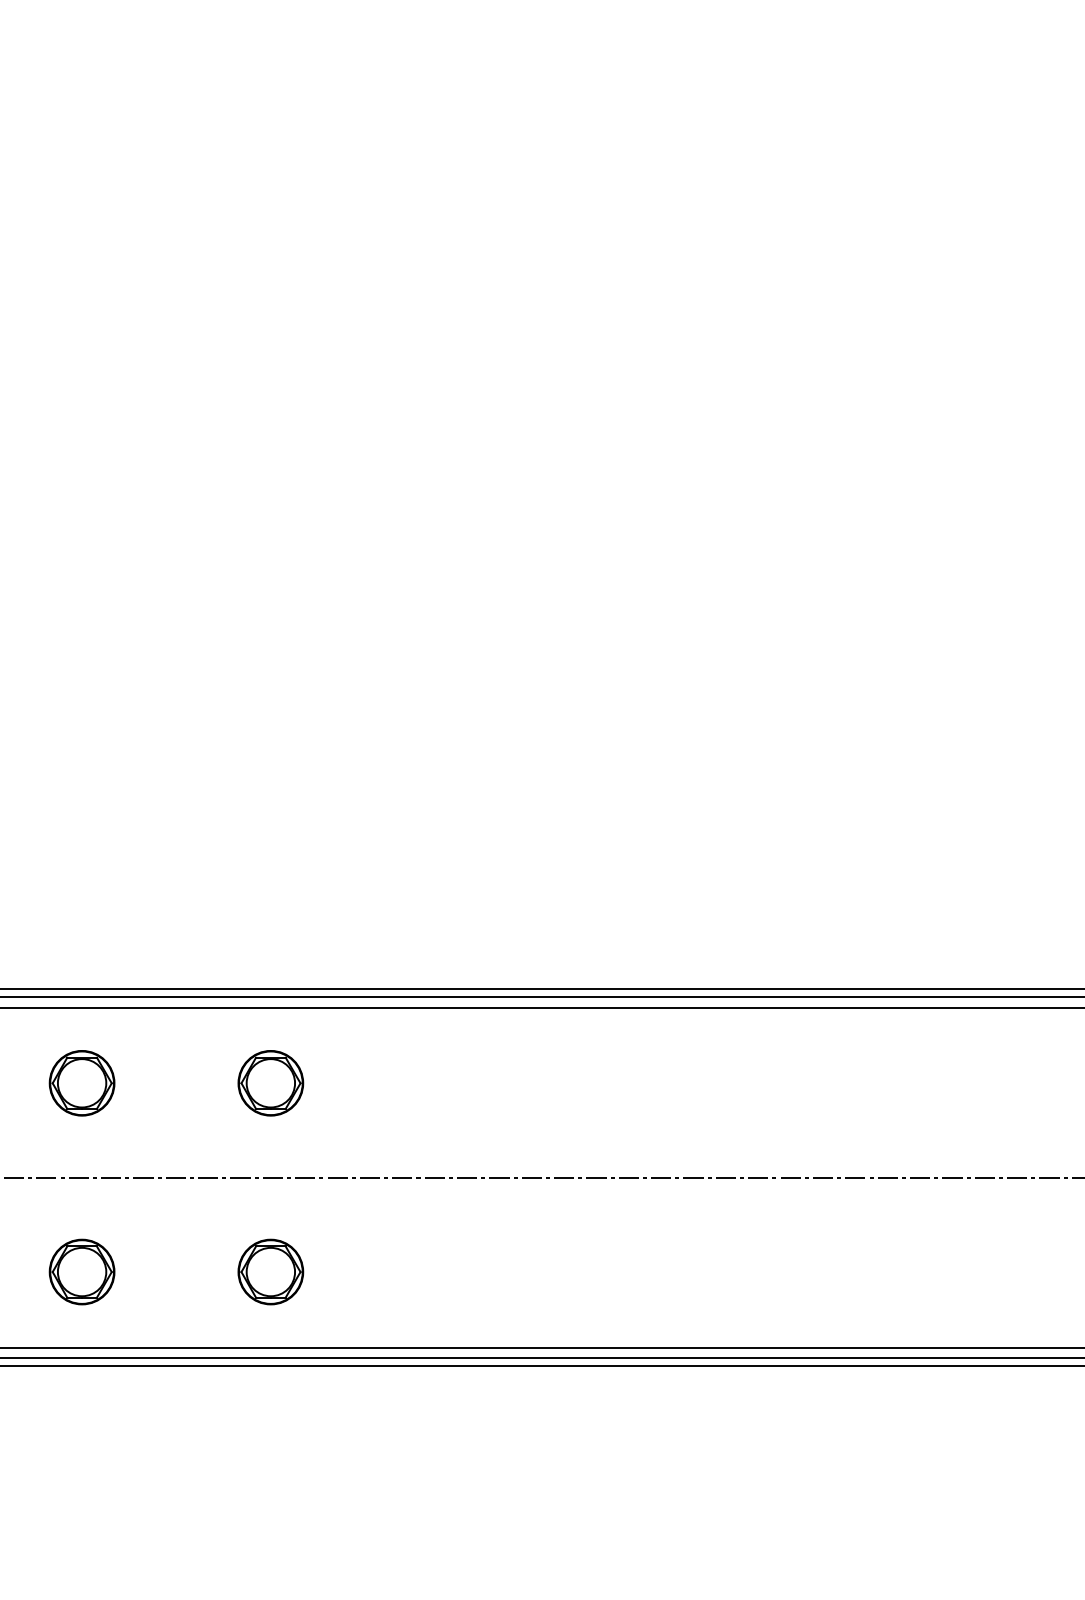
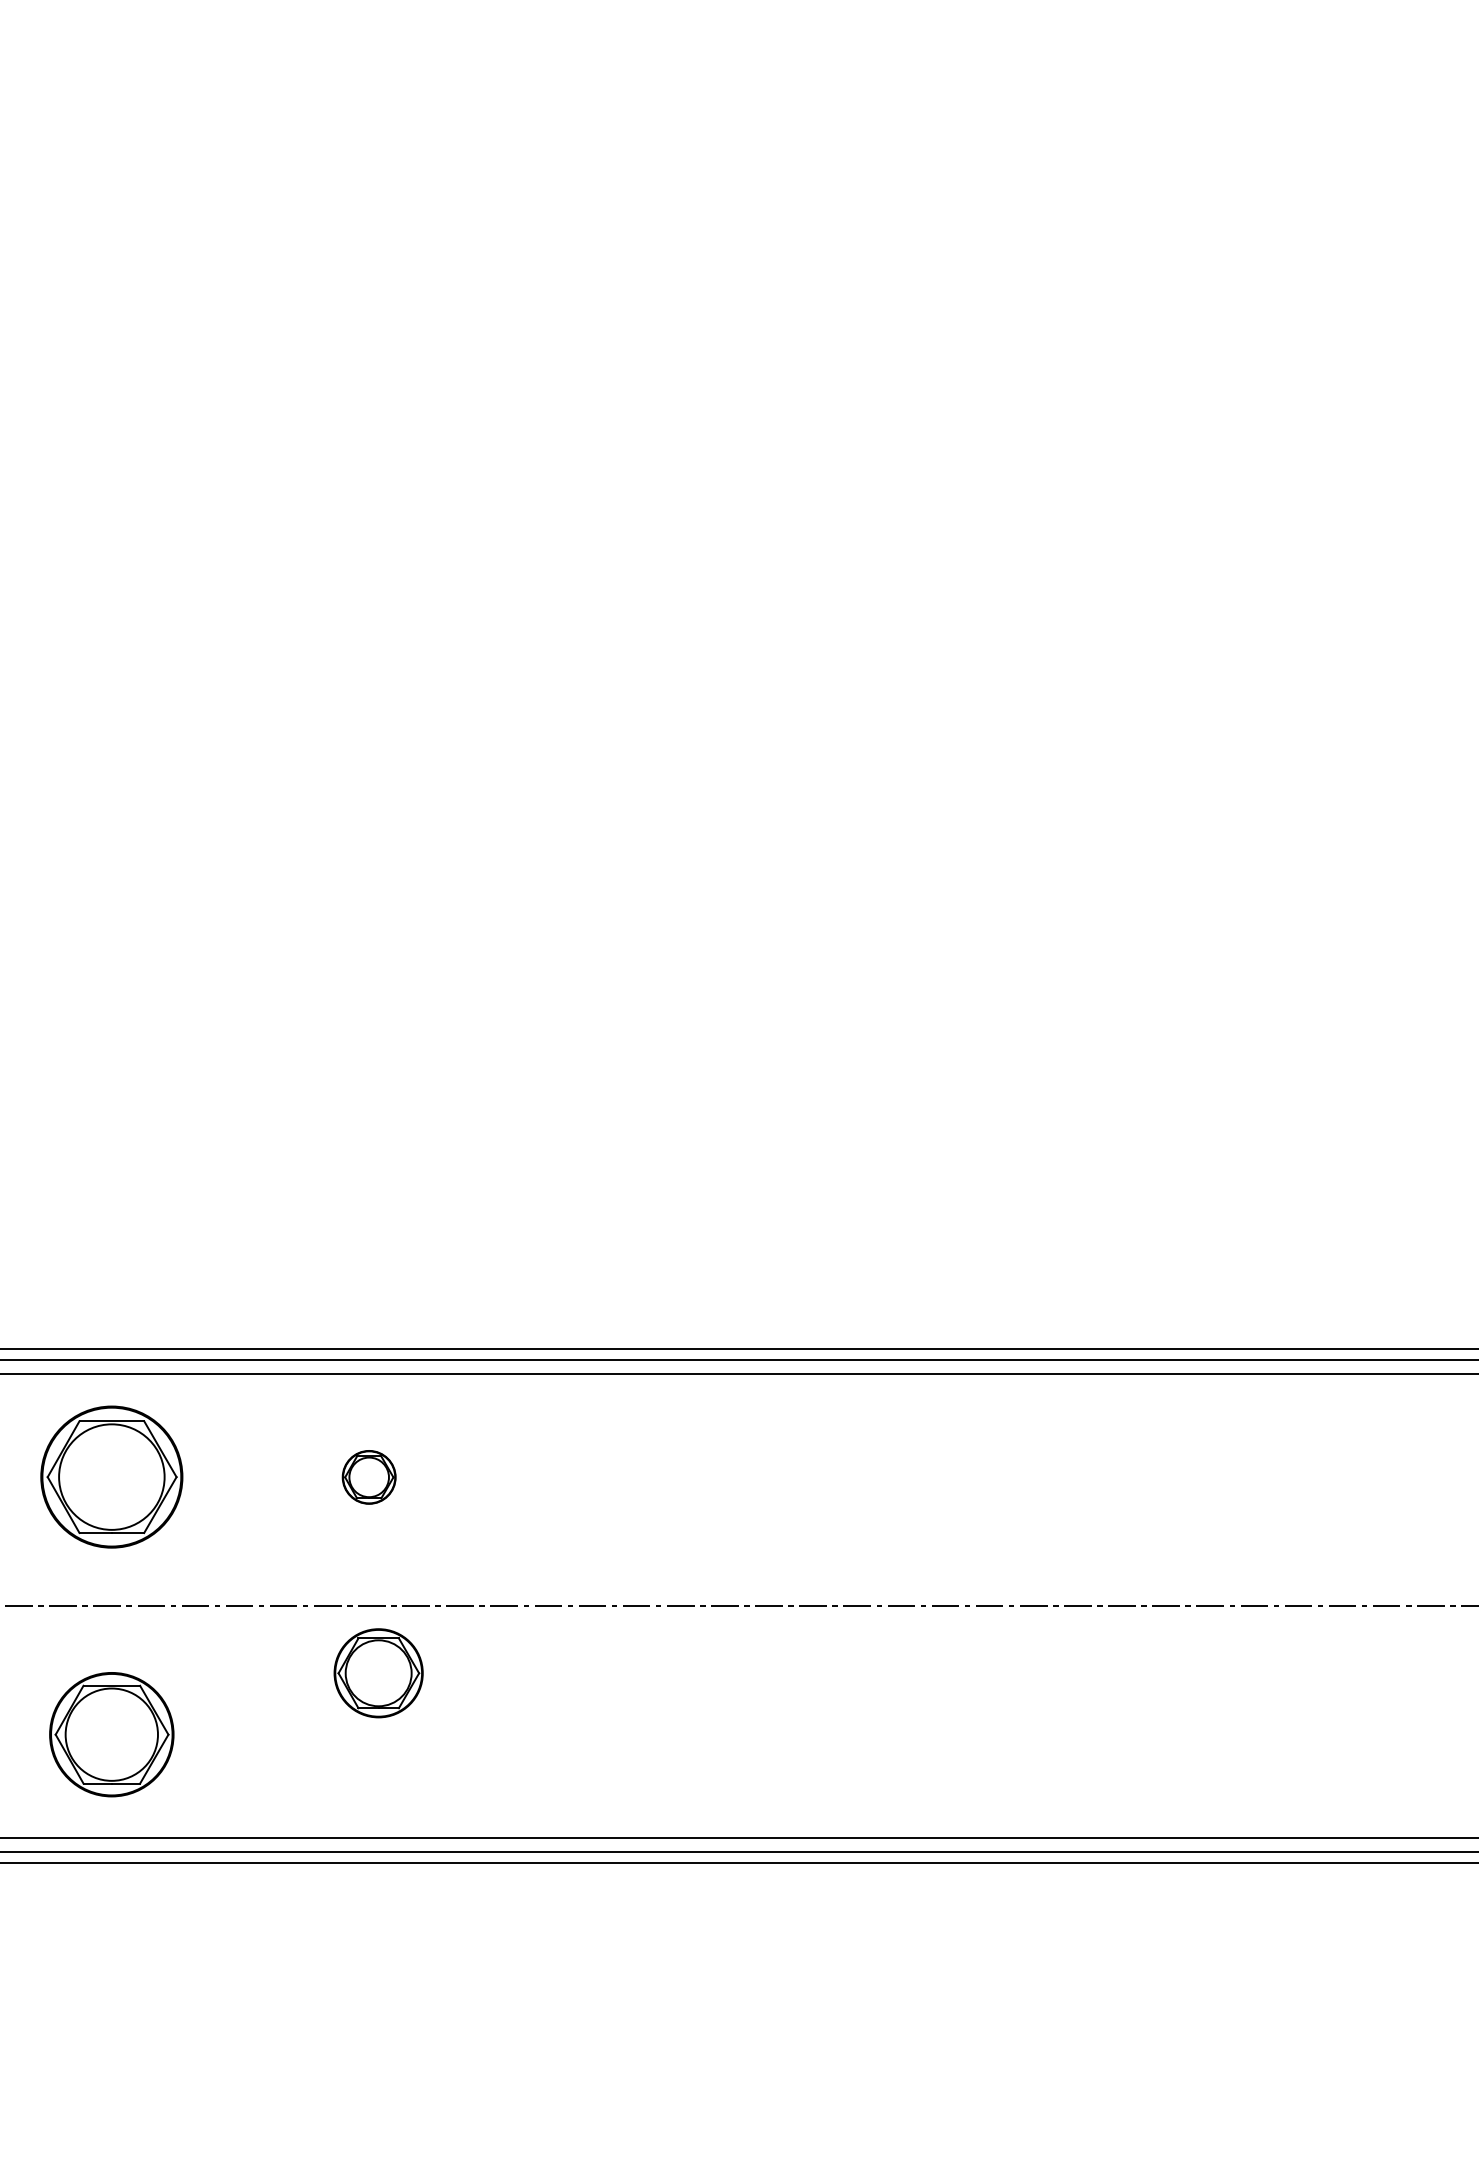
part: (81, 1083) -> (110, 1477), size x1.6
part: (270, 1083) -> (368, 1477), size x0.6
part: (81, 1271) -> (110, 1733), size x1.4
part: (270, 1271) -> (378, 1672), moved

